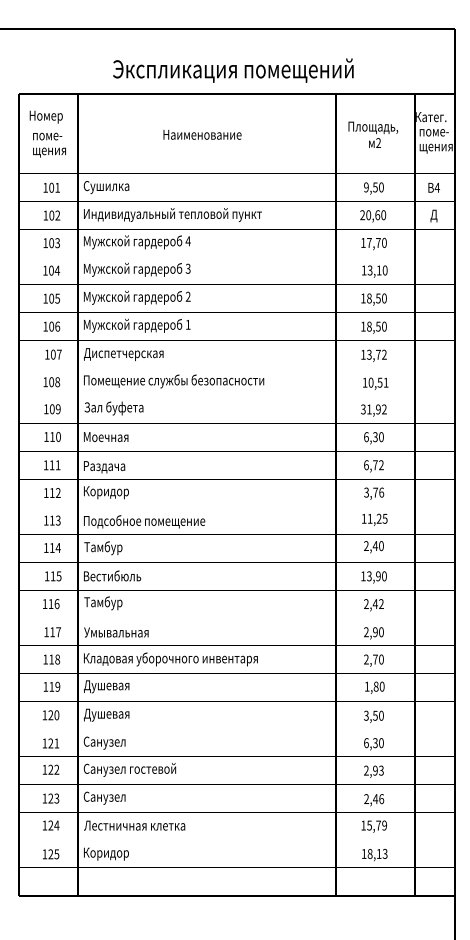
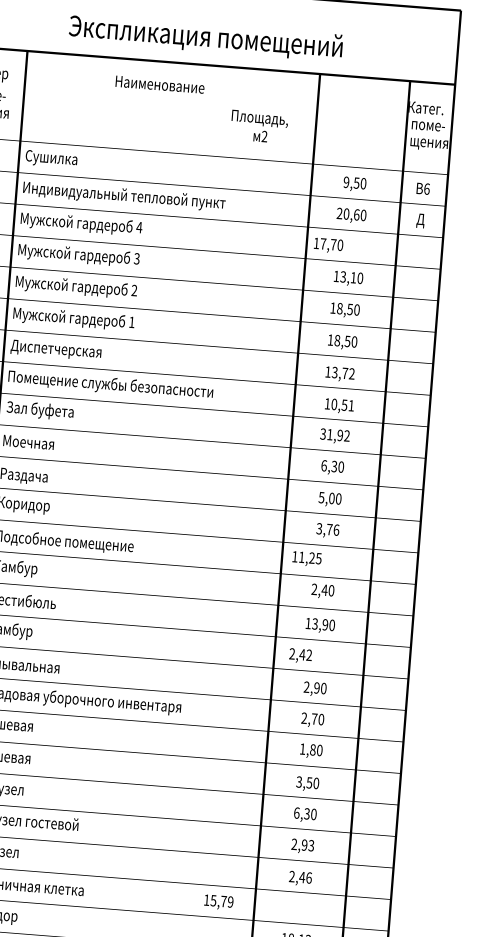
text: (202, 134) -> (160, 84), moved
text: (373, 134) -> (259, 126), moved
text: (436, 187) -> (426, 188), 4 -> 6
text: (373, 243) -> (327, 244), moved
text: (373, 465) -> (329, 498), 6,72 -> 5,00
text: (374, 519) -> (306, 558), moved
text: (373, 605) -> (300, 656), moved
text: (373, 826) -> (217, 902), moved

